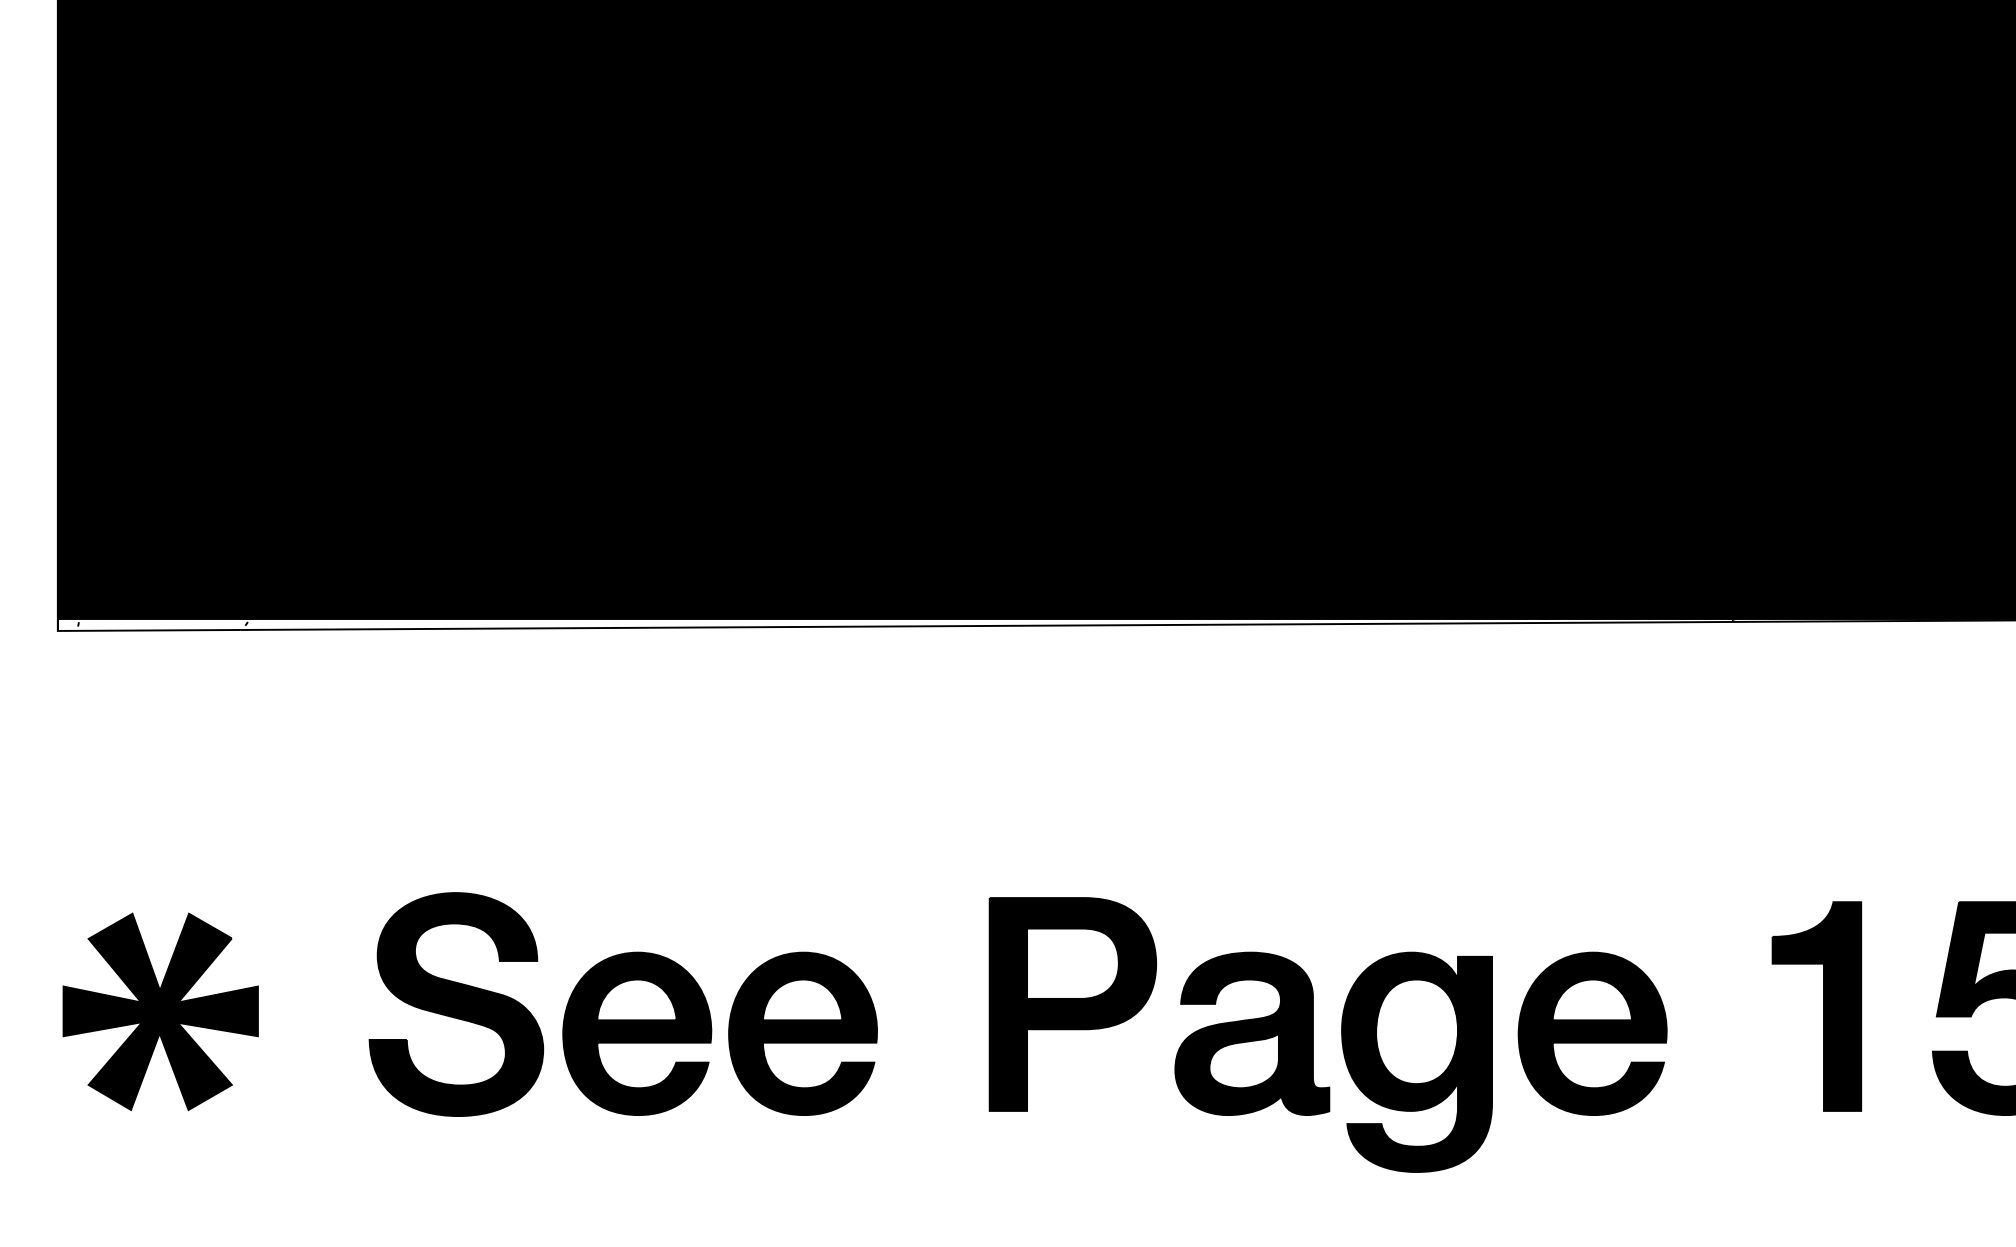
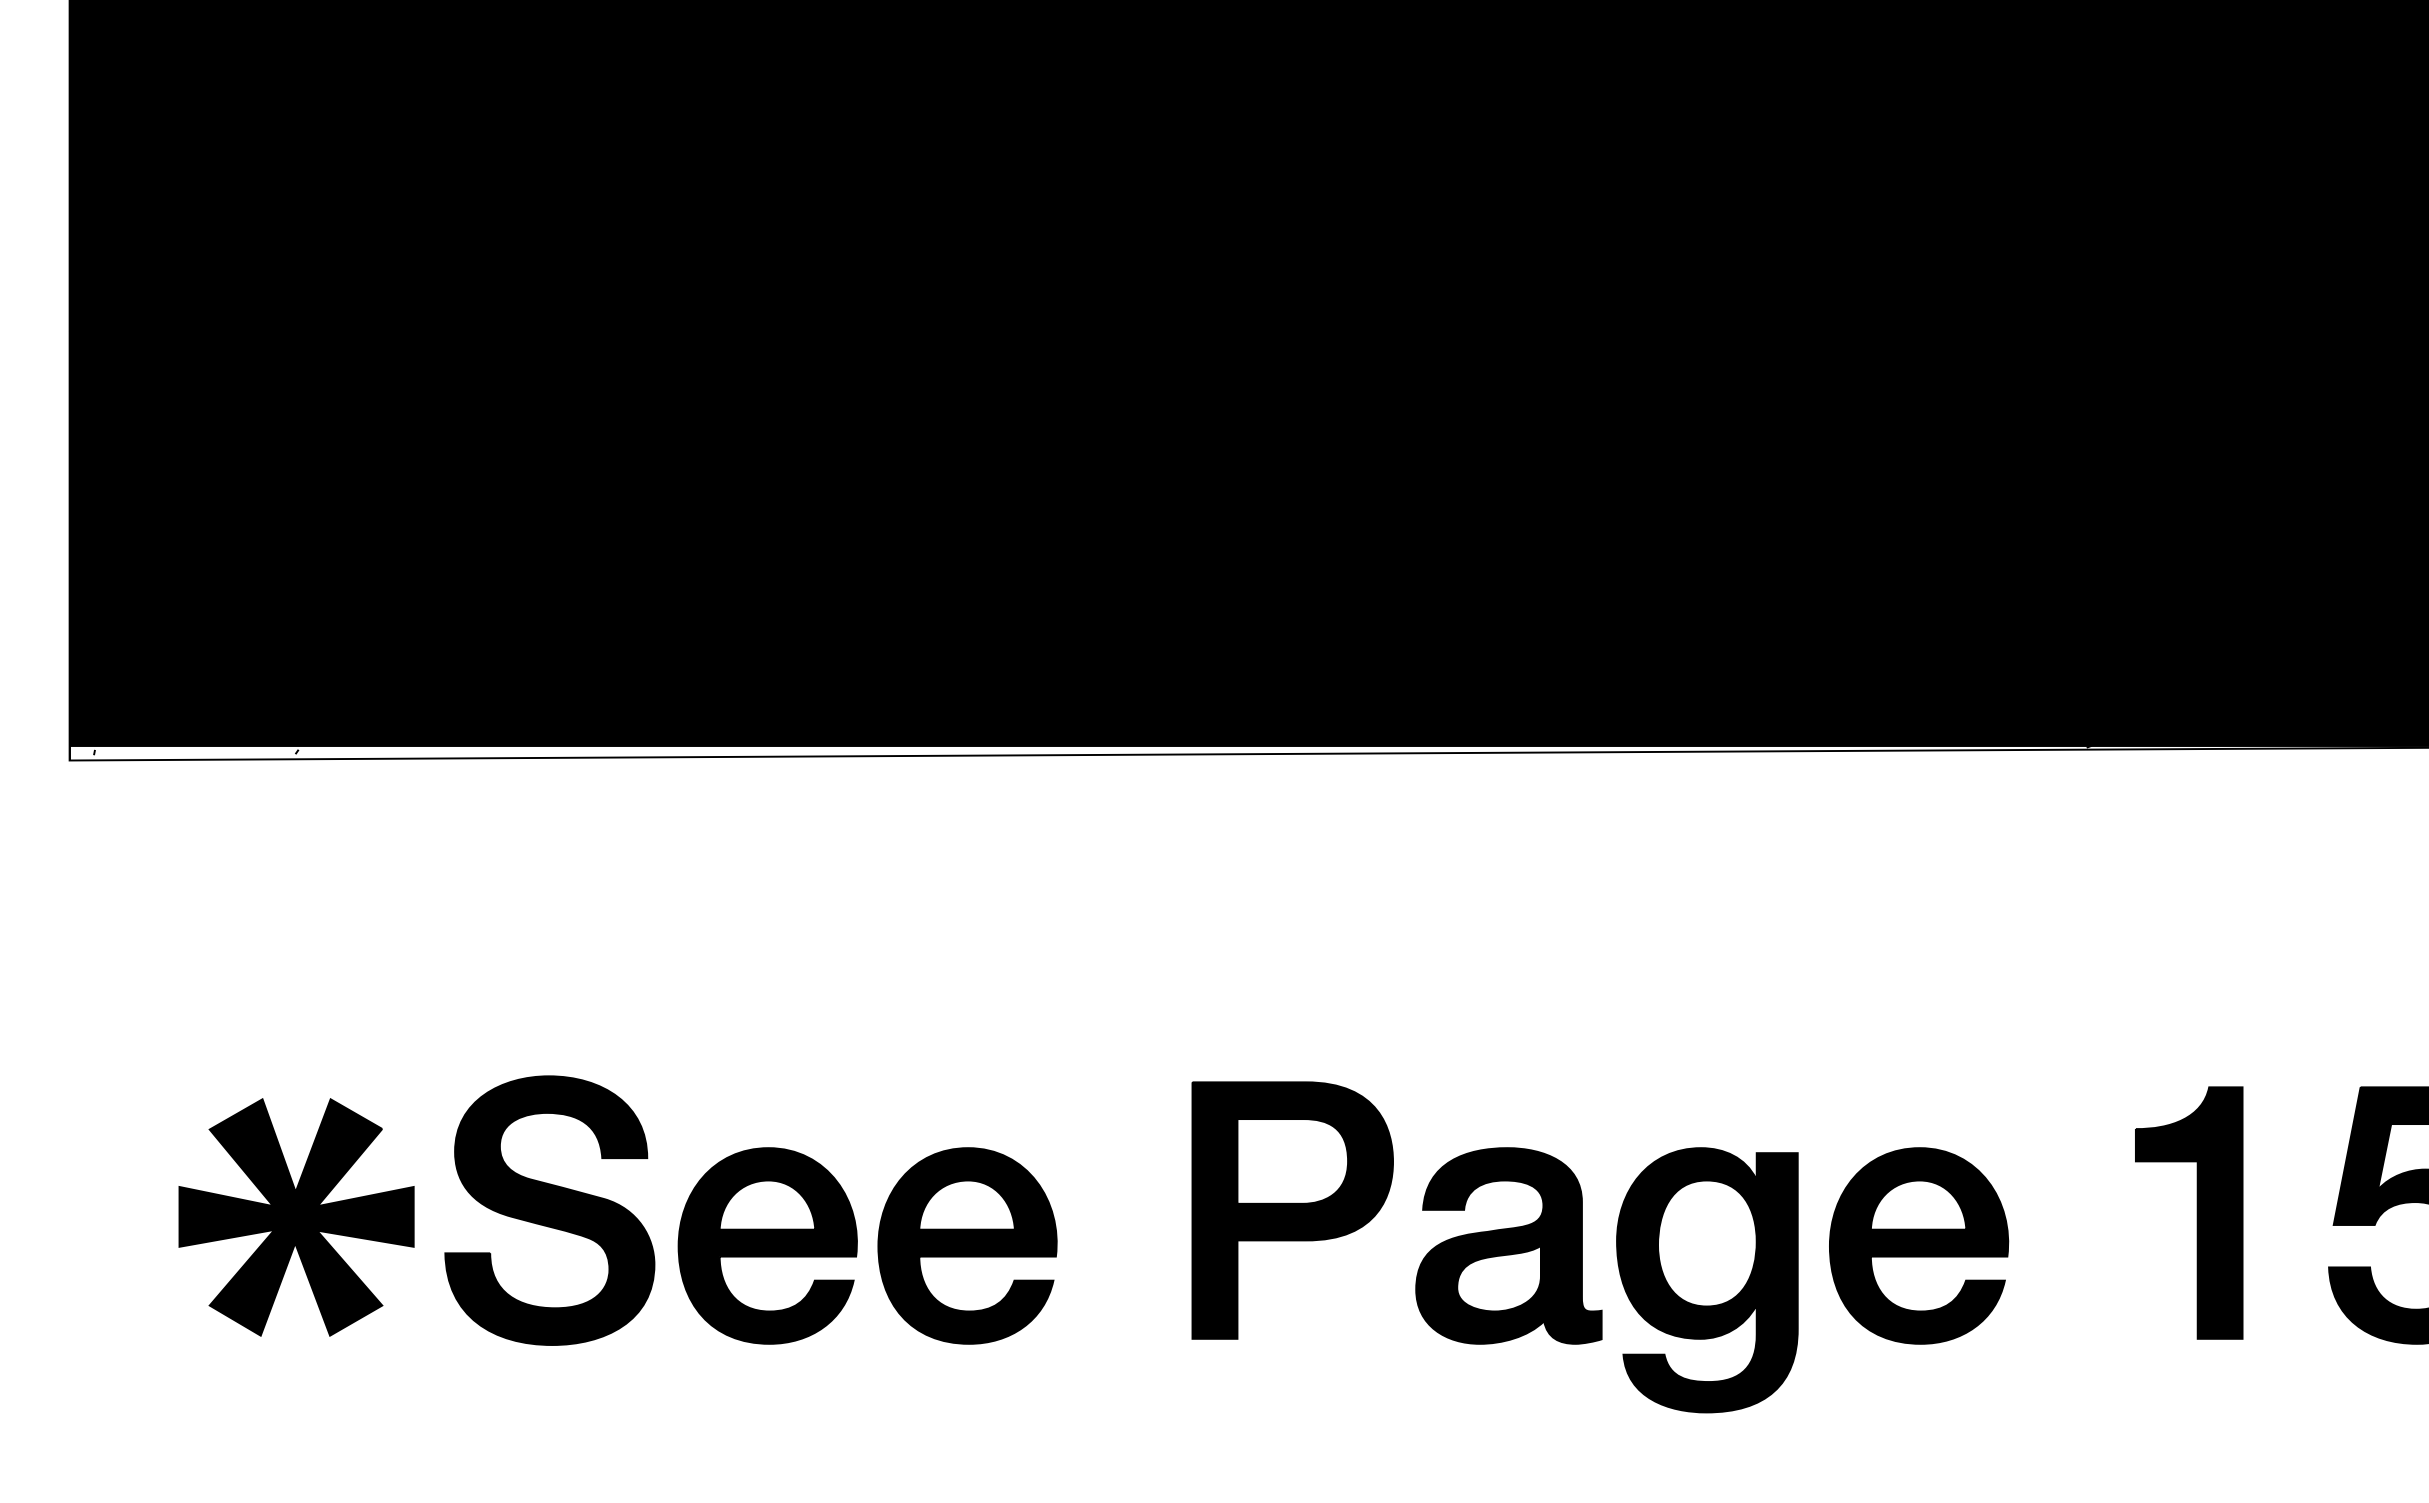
part: (160, 1011) -> (296, 1217), moved

